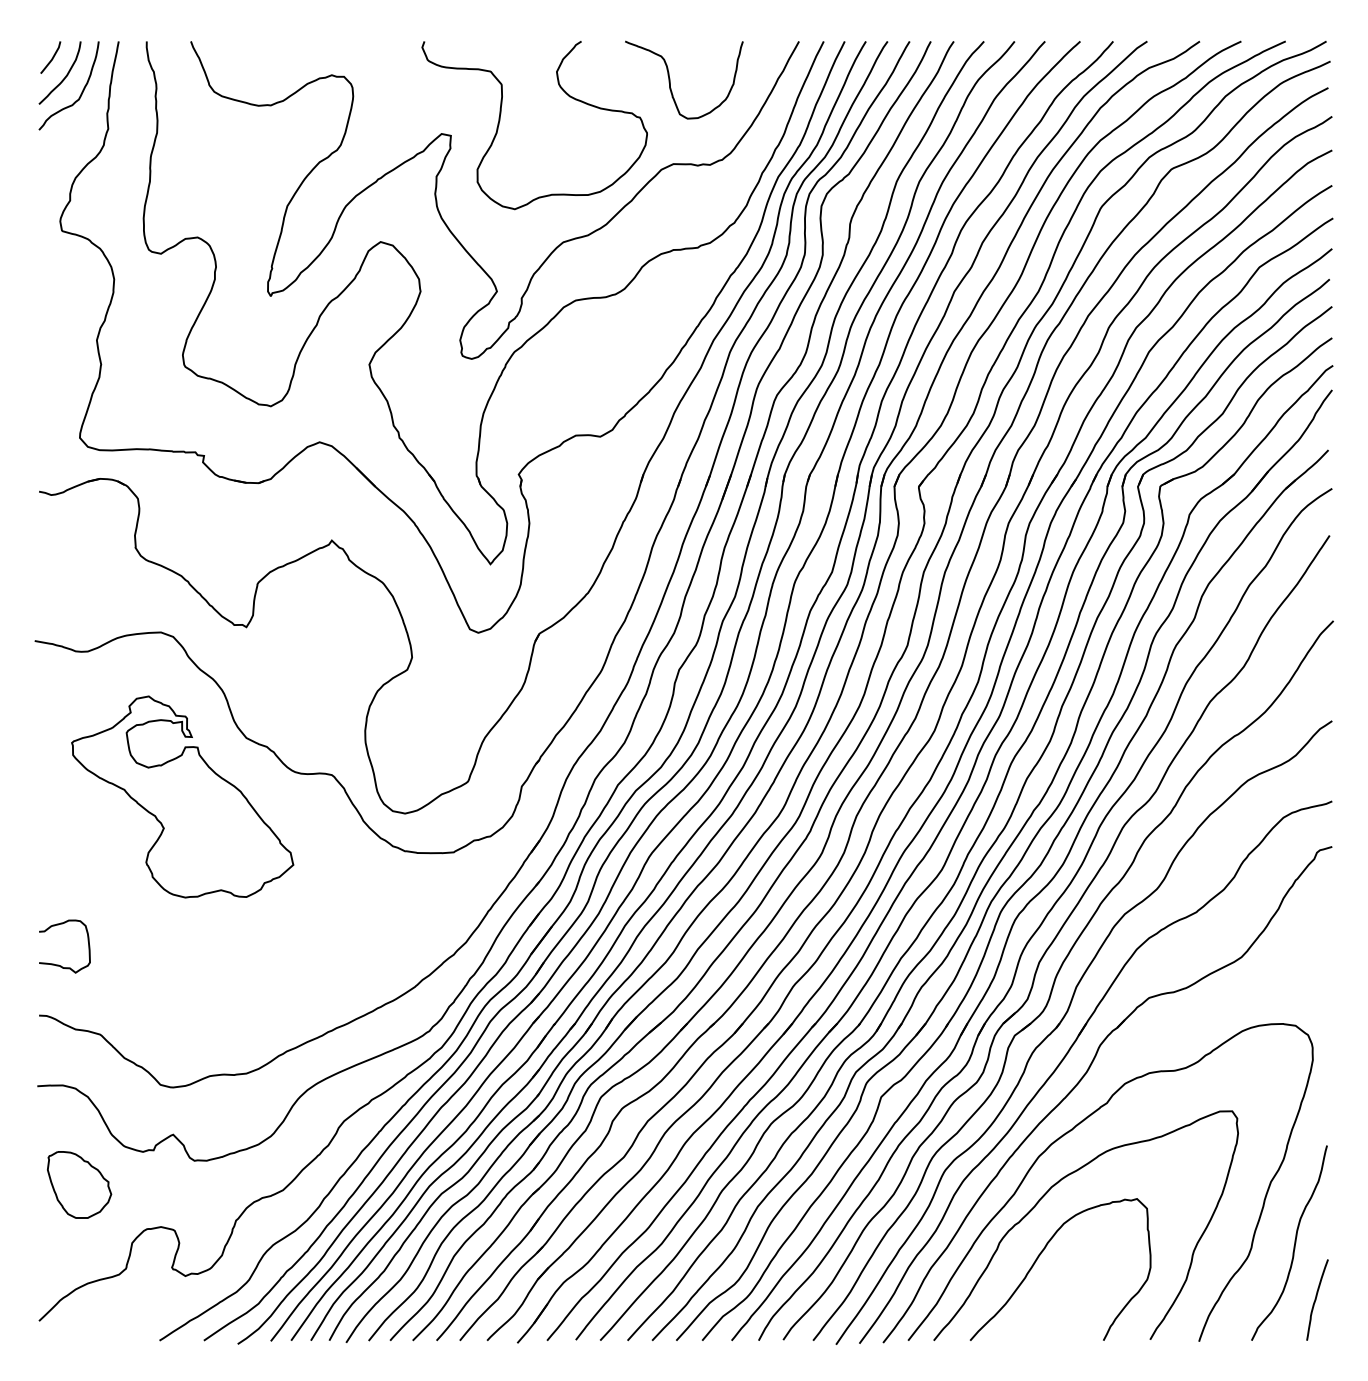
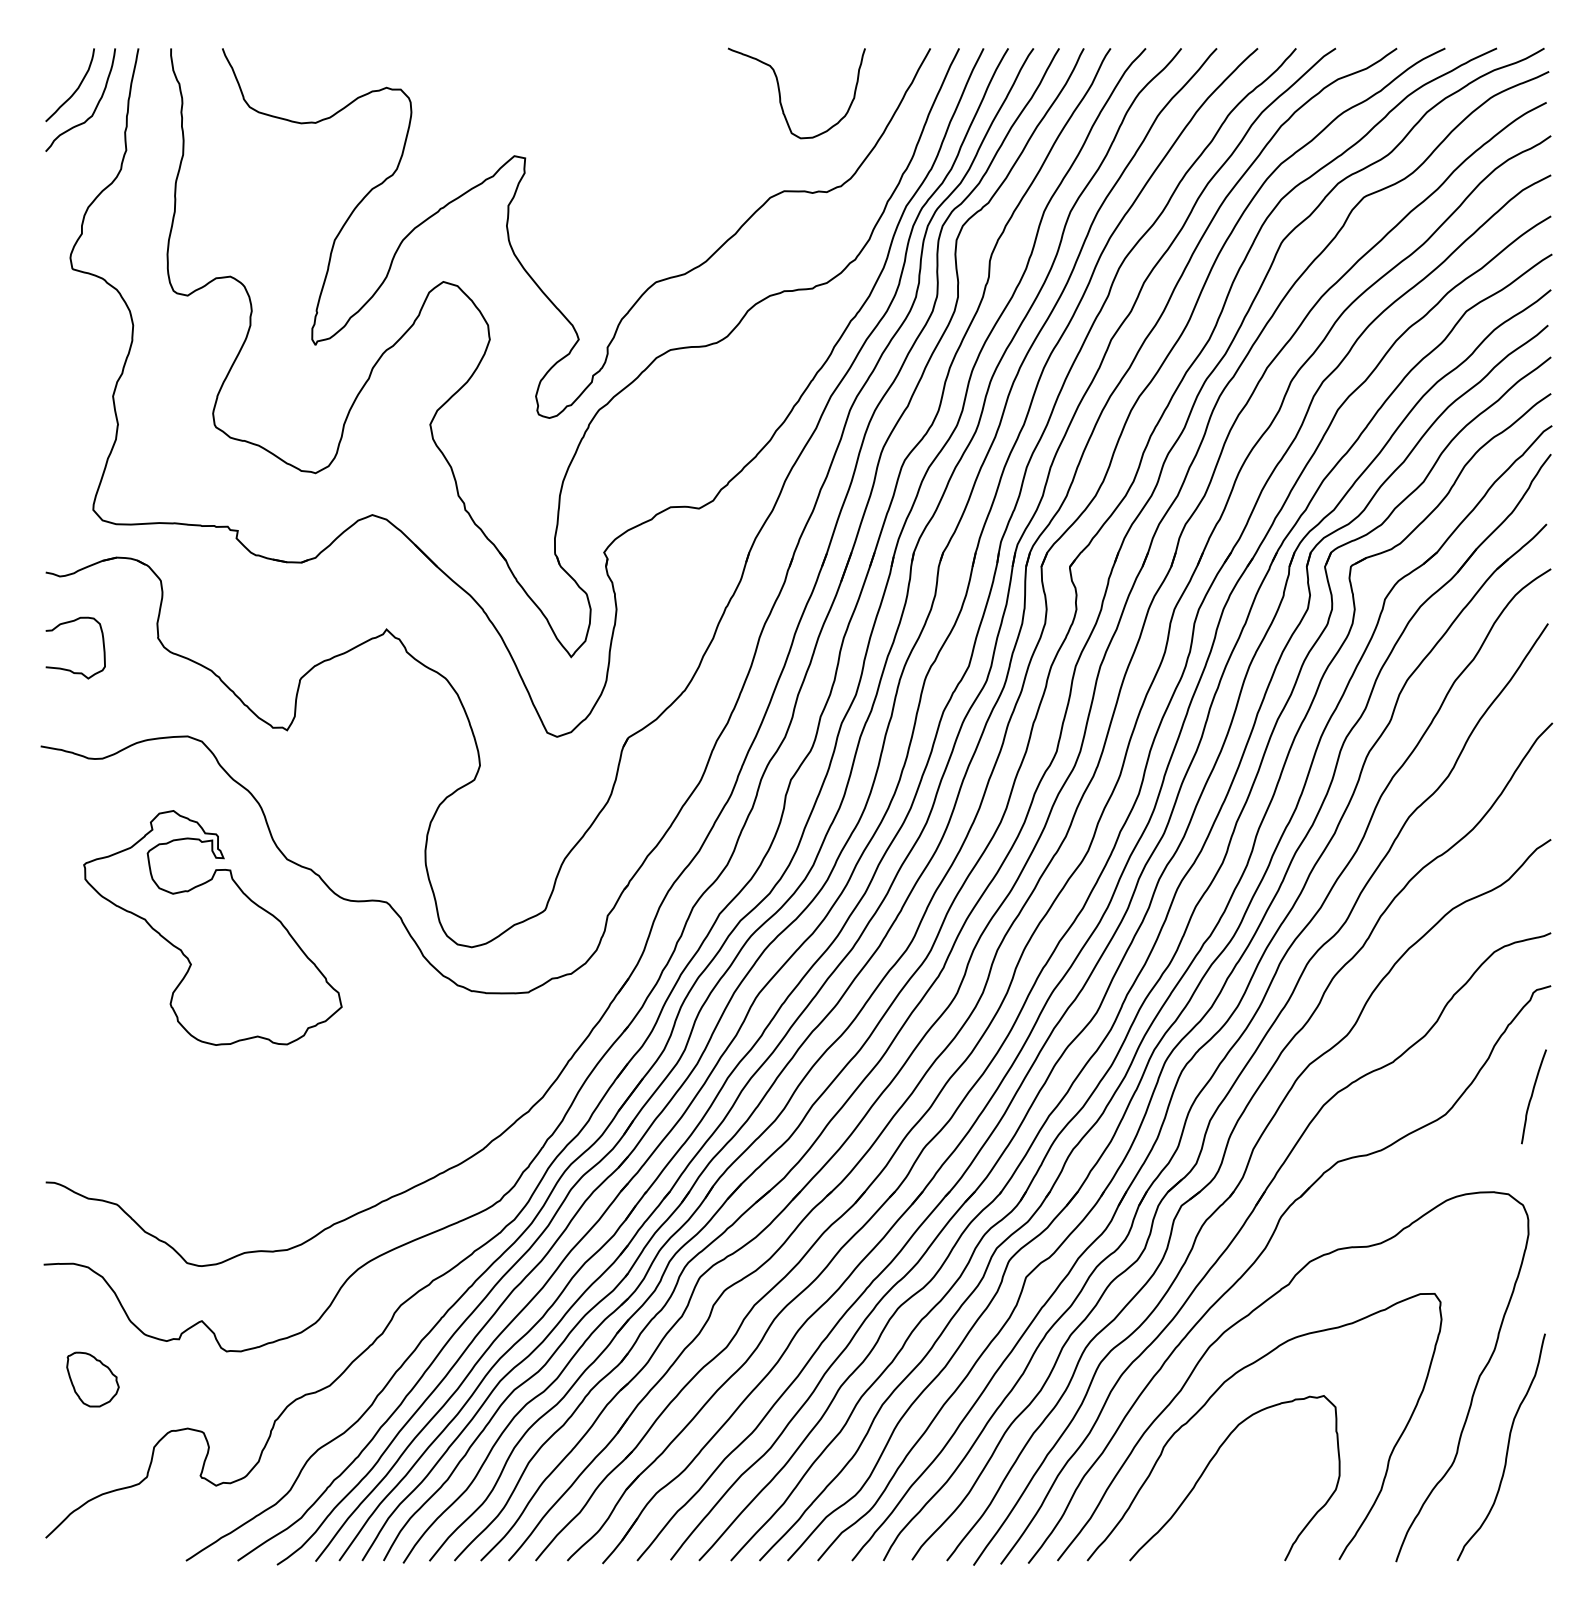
line: (51, 58) -> (60, 68), removed
curve: (500, 121) -> (582, 141), removed
curve: (58, 964) -> (68, 668), moved
part: (79, 1184) -> (92, 1379), size x0.7
curve: (1316, 1299) -> (1532, 1096), moved

